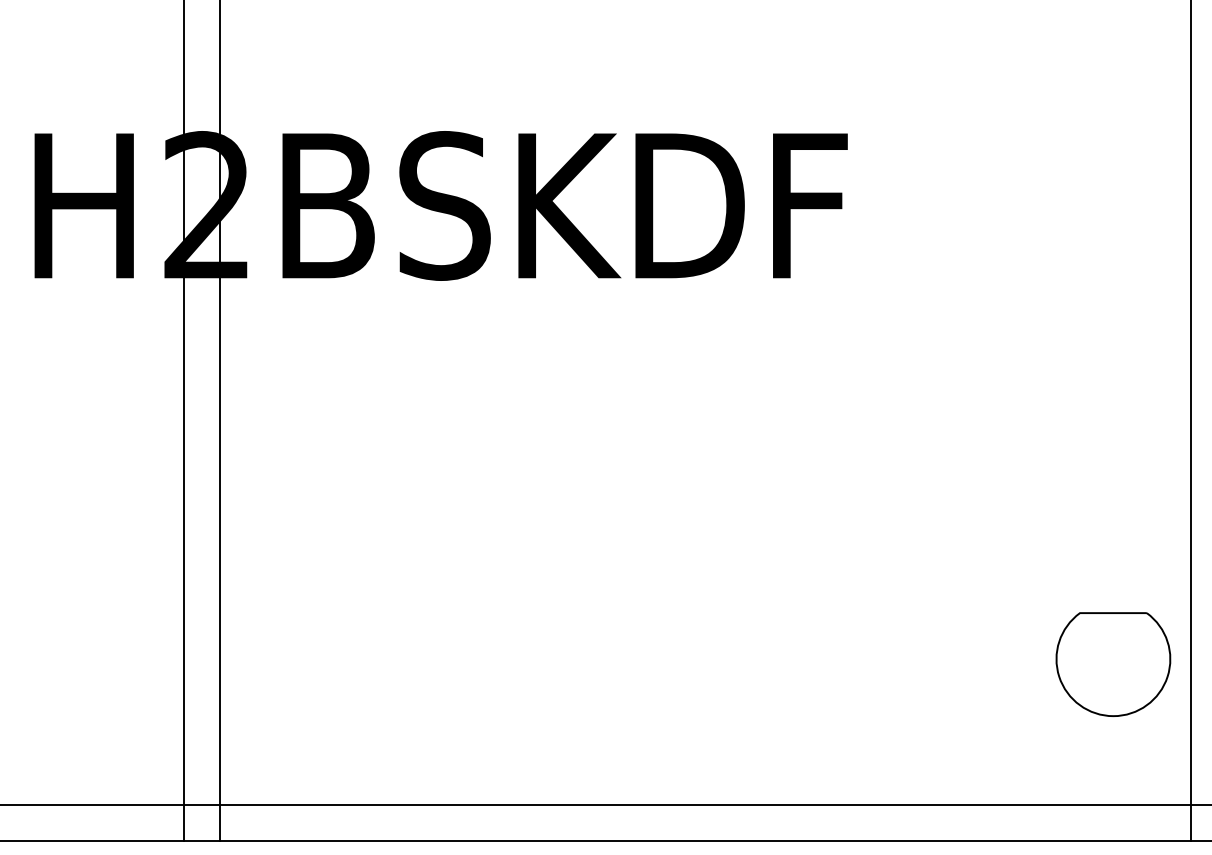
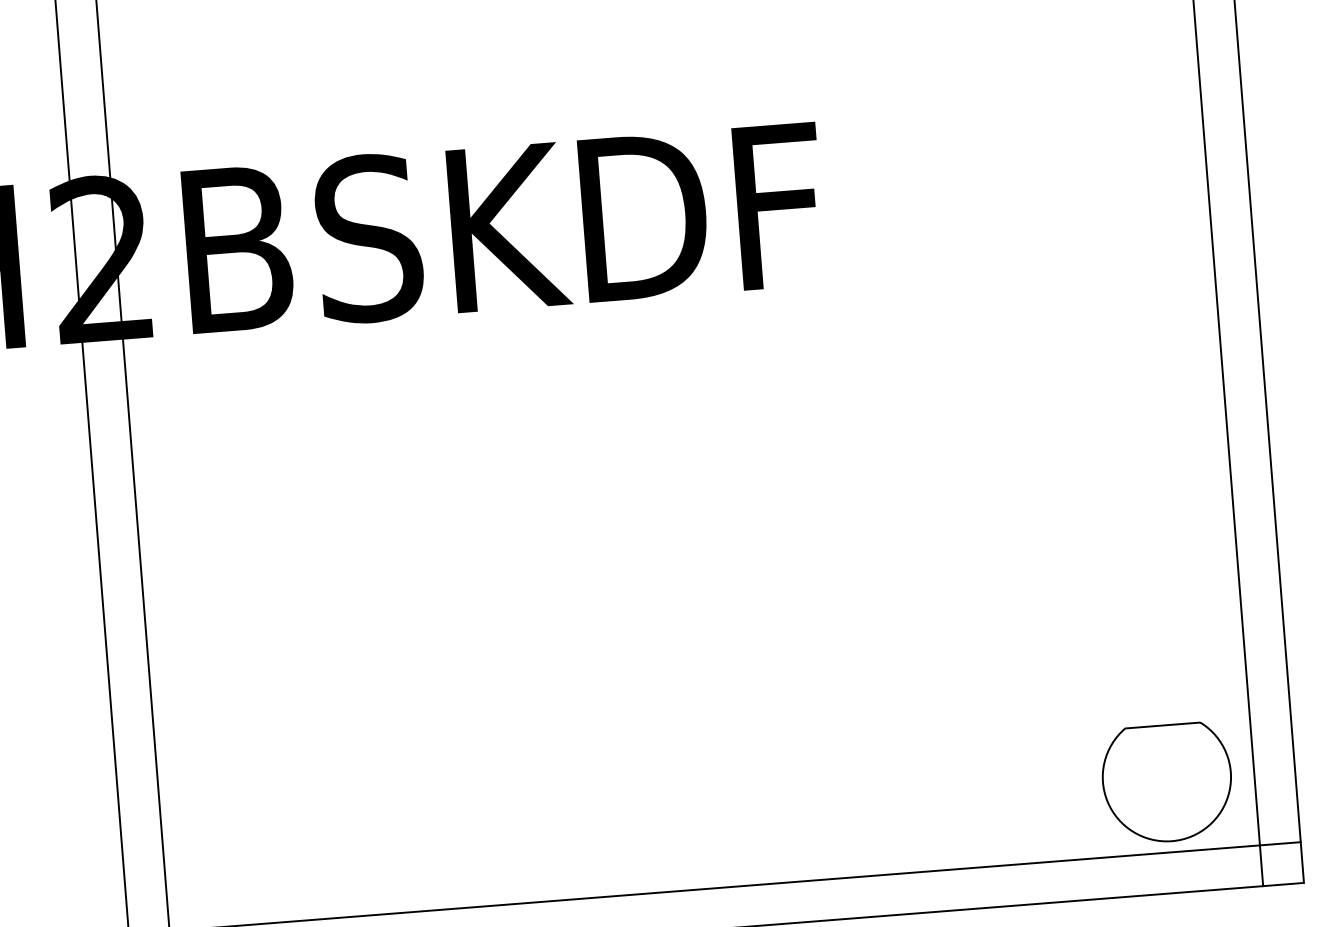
part: (1113, 664) -> (1167, 783), moved

